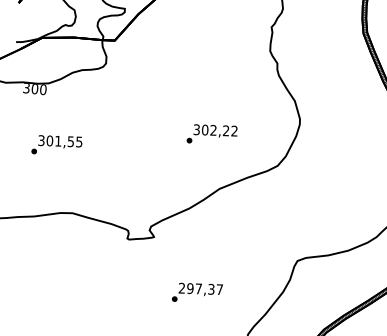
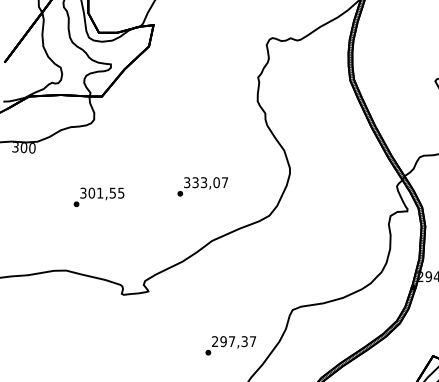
text: (220, 130) -> (210, 182), 302,22 -> 333,07
text: (56, 145) -> (98, 197), moved
text: (197, 292) -> (230, 345), moved

